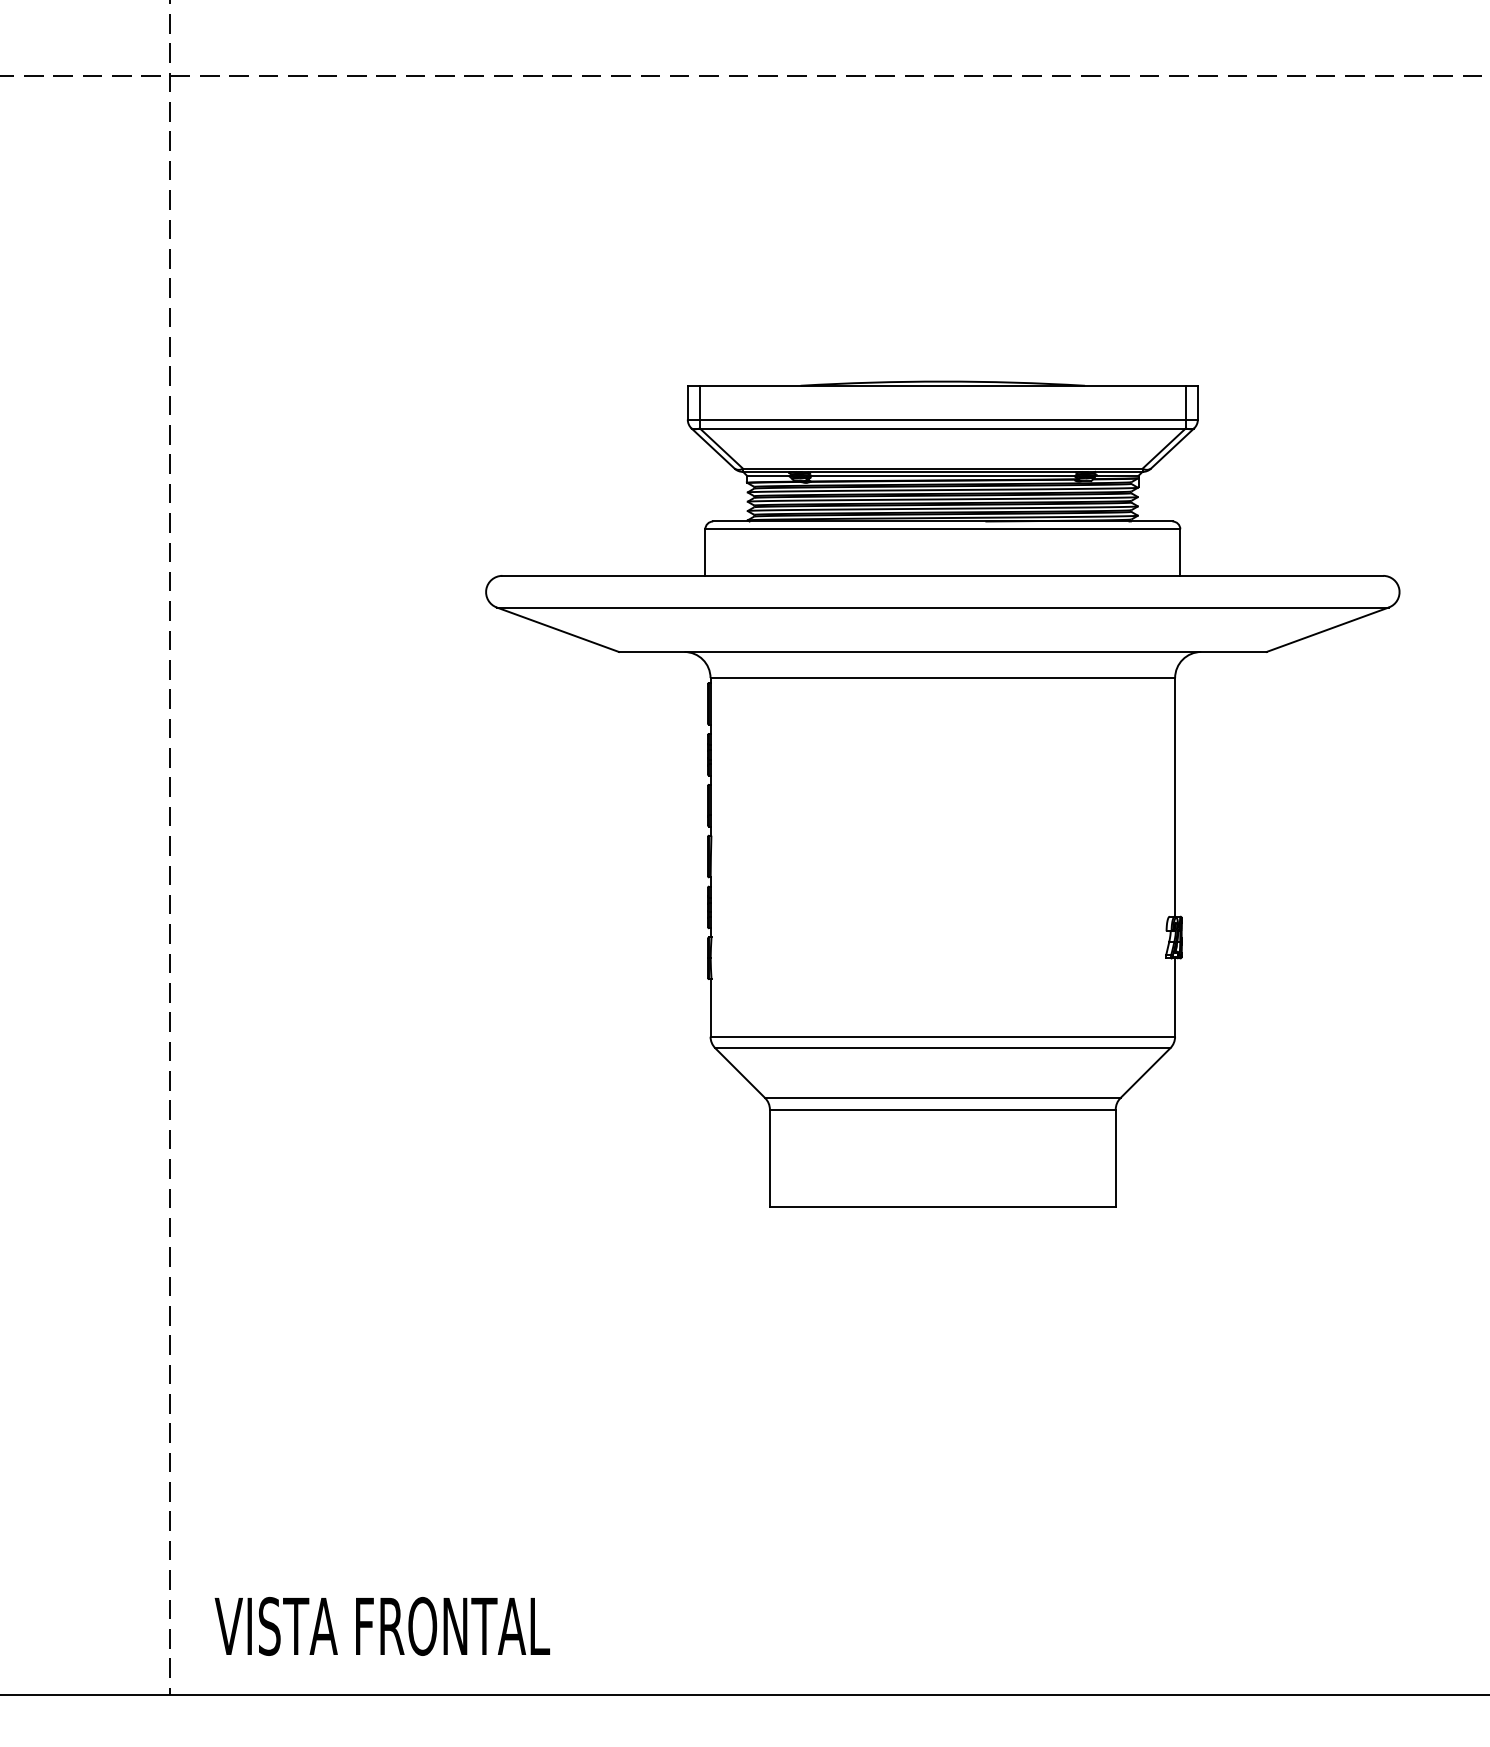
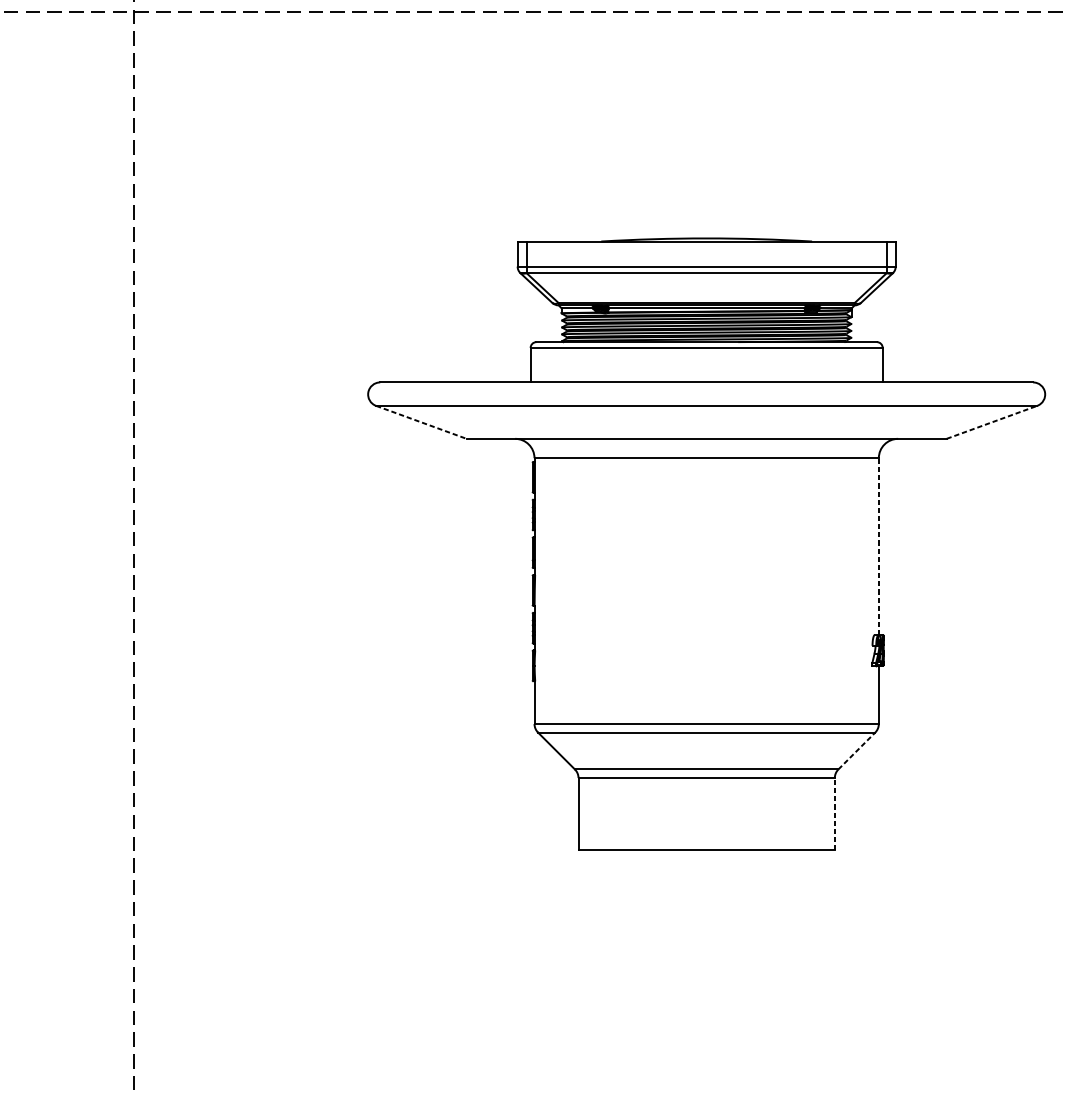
line: (558, 629) -> (421, 422), solid -> dashed
line: (1328, 629) -> (992, 422), solid -> dashed
line: (1175, 797) -> (879, 546), solid -> dashed
line: (1145, 1072) -> (856, 750), solid -> dashed
line: (1115, 1158) -> (834, 814), solid -> dashed

